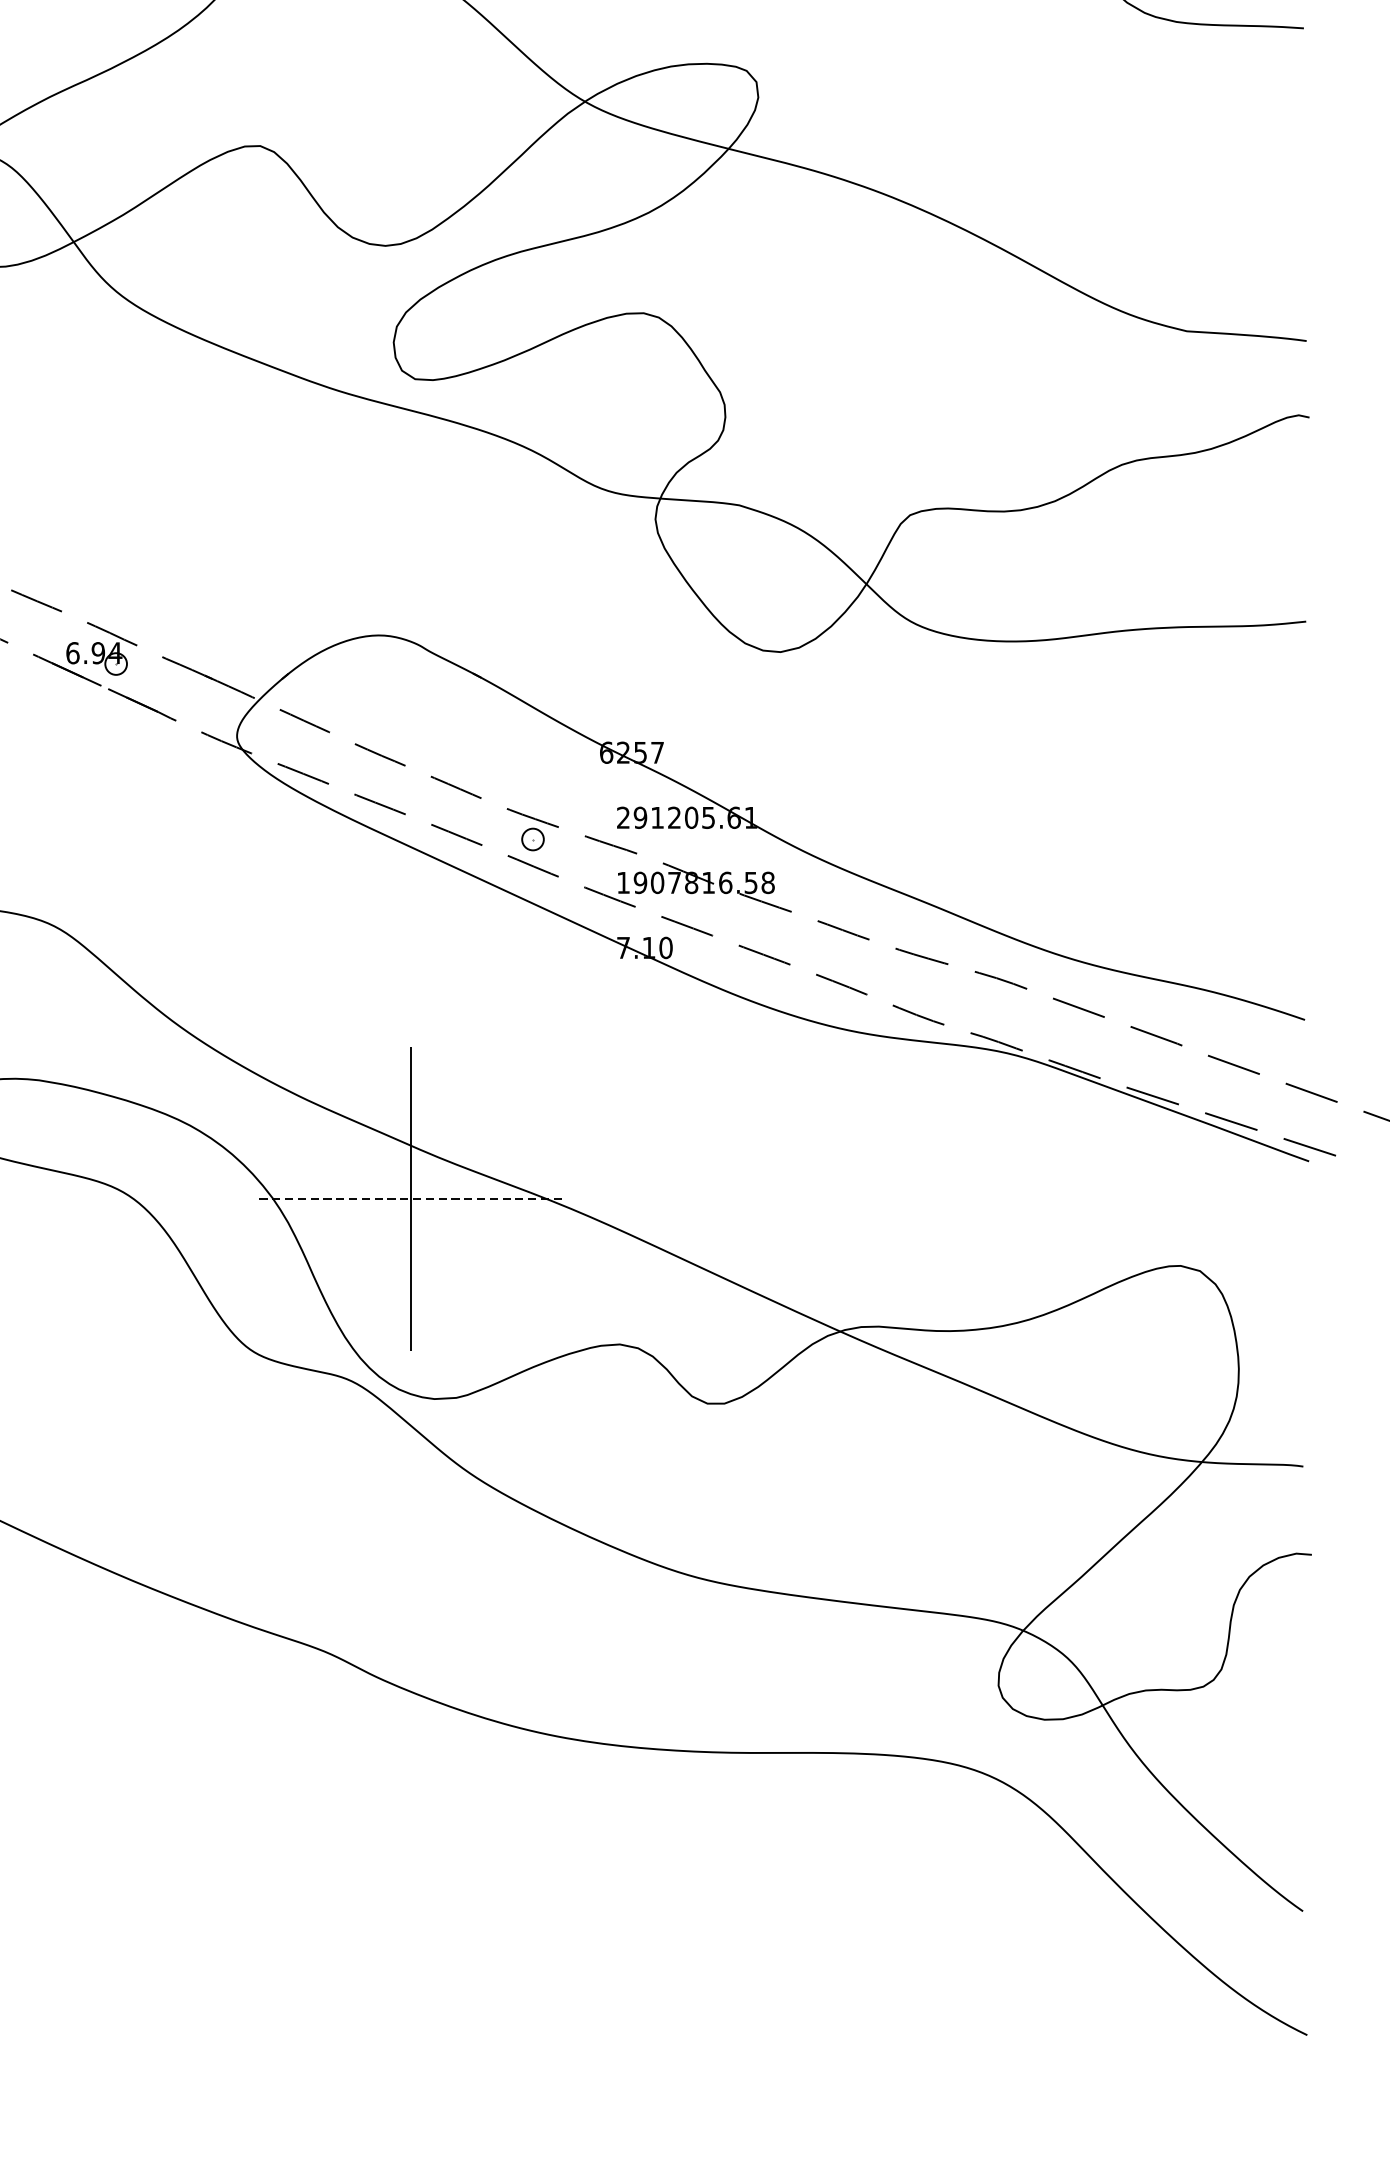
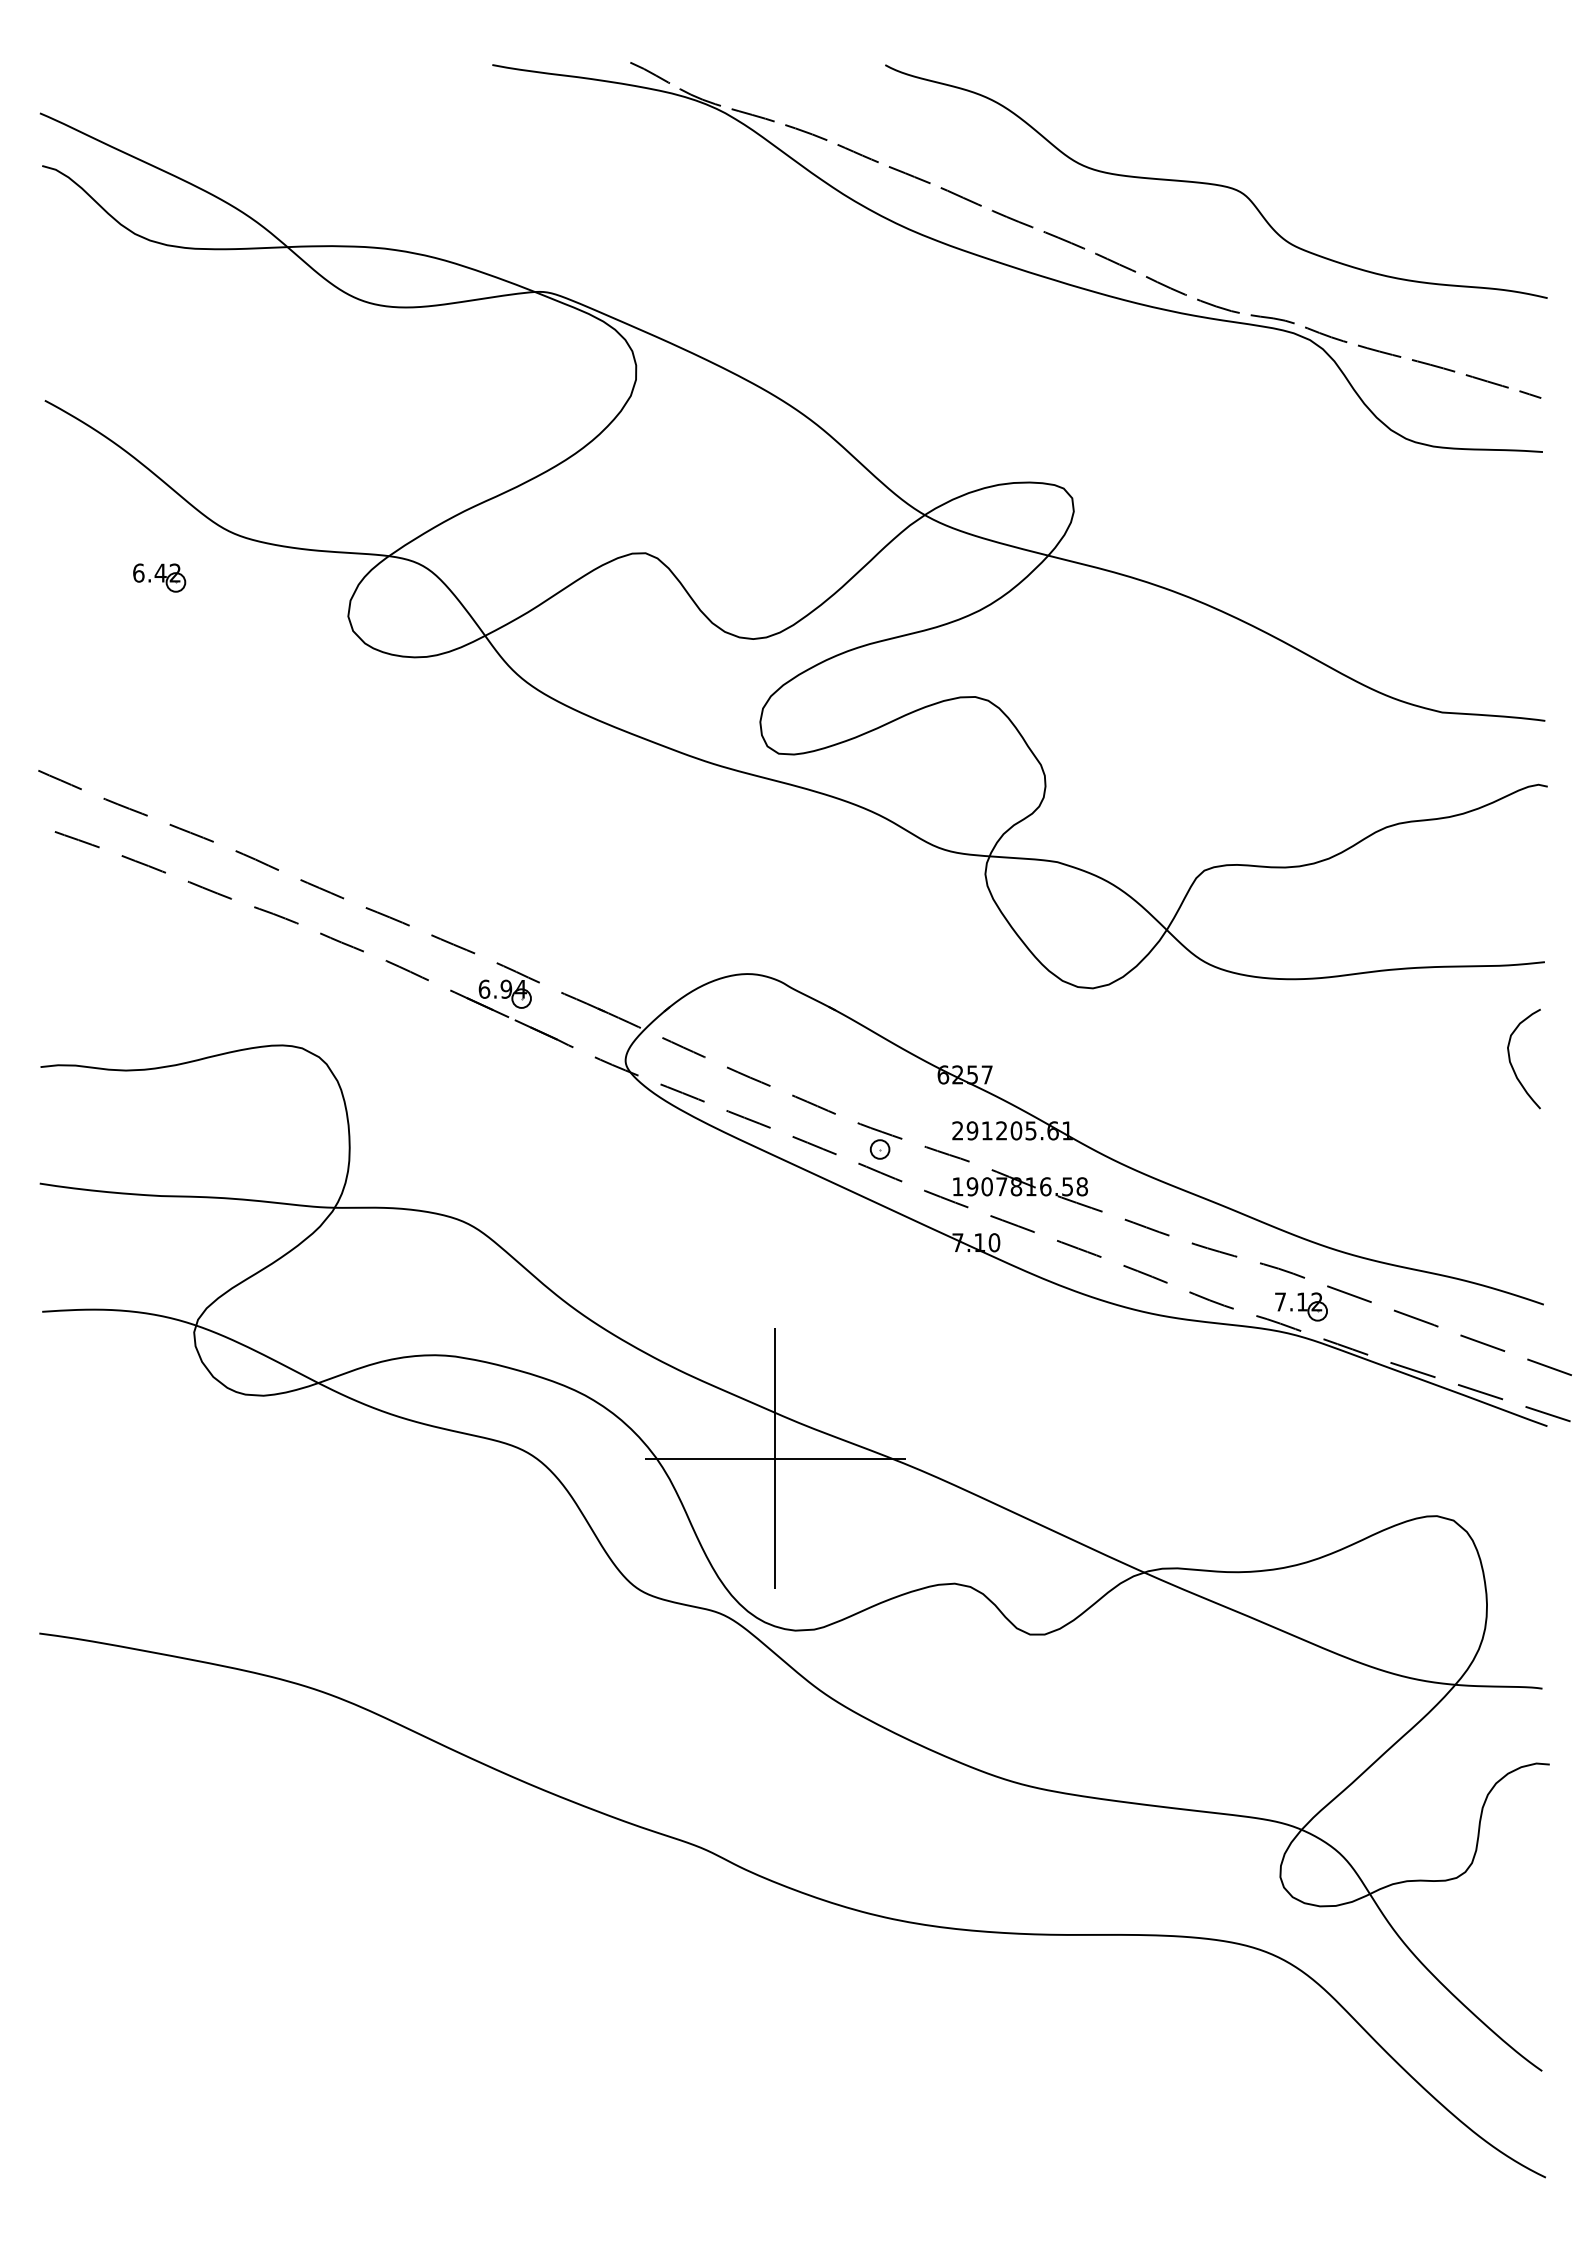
curve: (1268, 740) -> (1512, 1064), added
part: (1023, 1022) -> (1301, 1306), added
line: (411, 1198) -> (775, 1458), dashed -> solid

